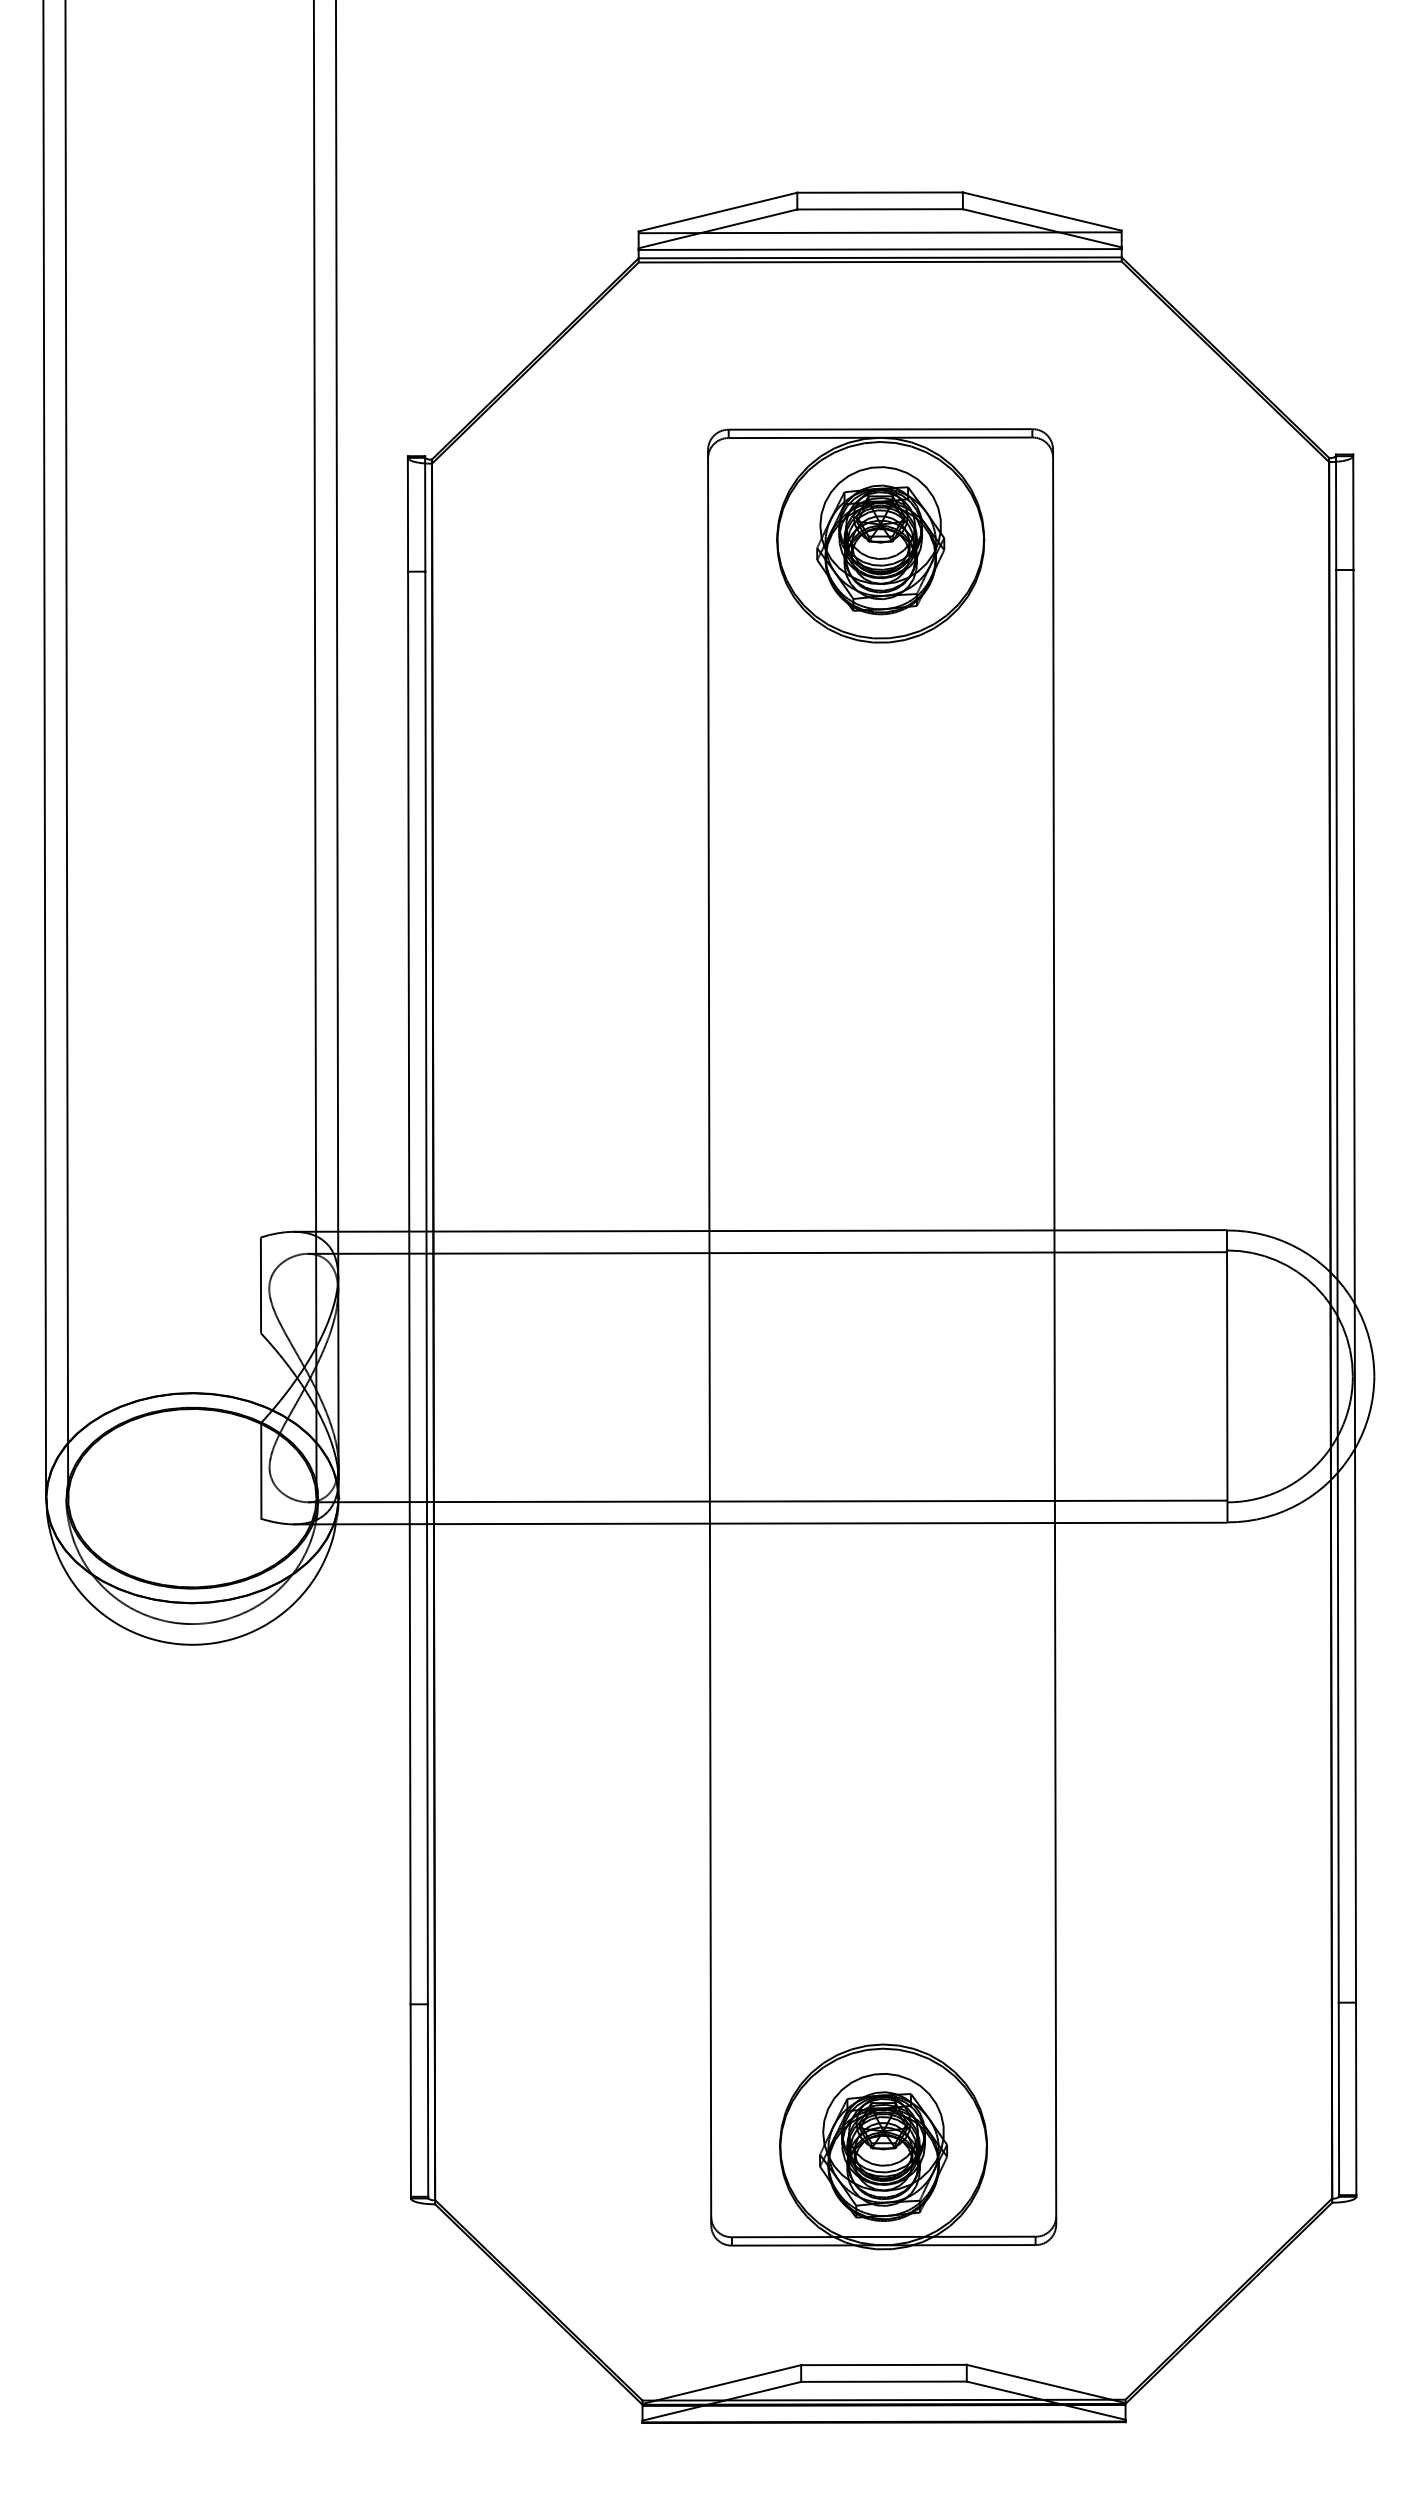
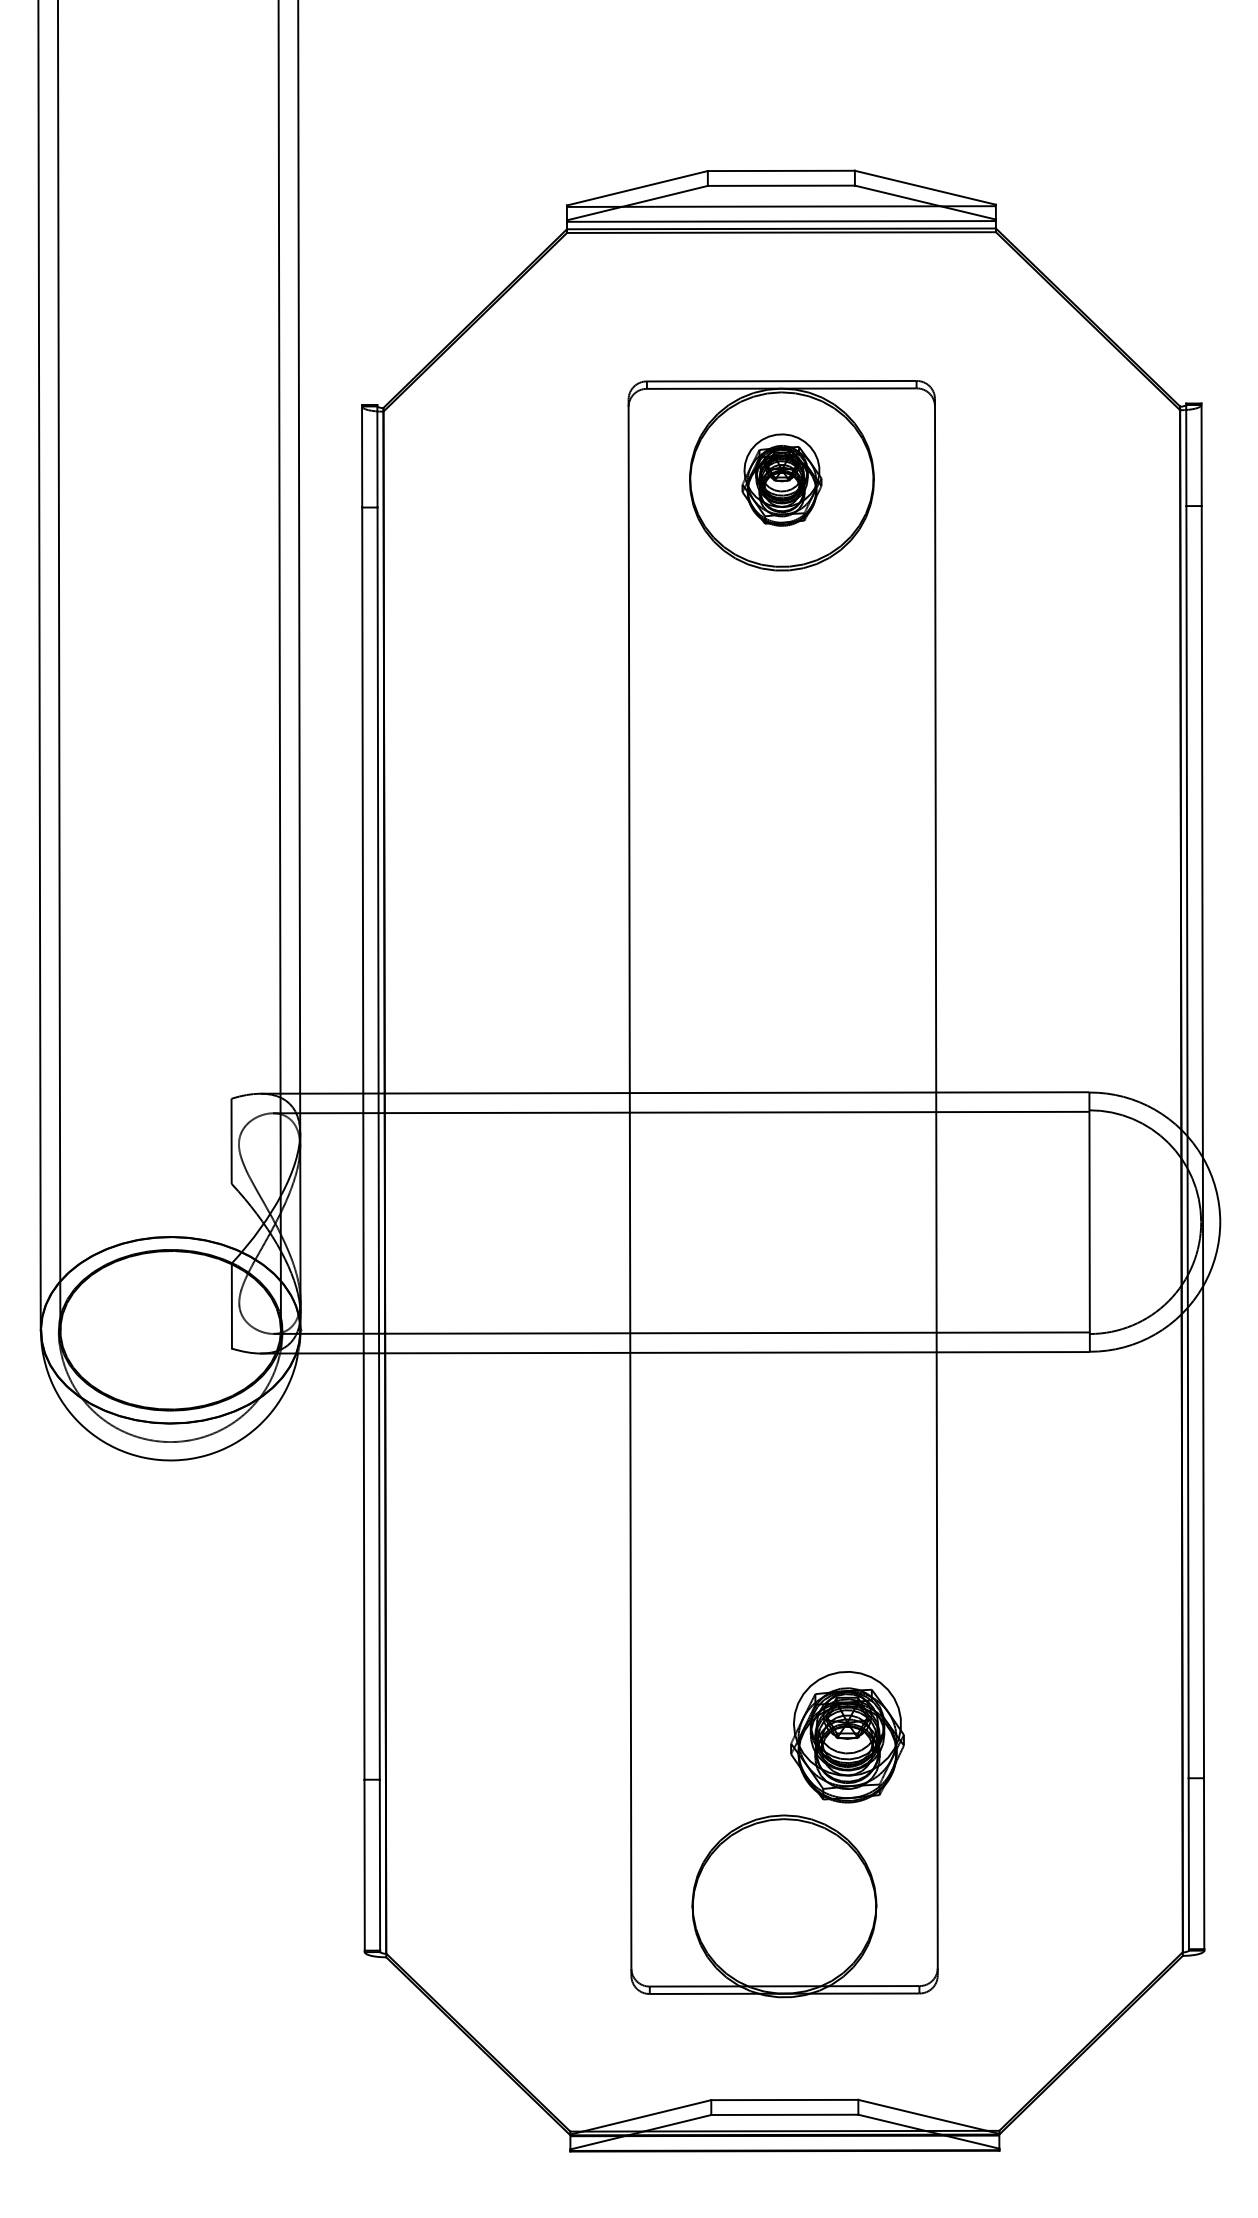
part: (880, 540) -> (781, 479), size x0.7
part: (883, 2147) -> (847, 1737), moved

